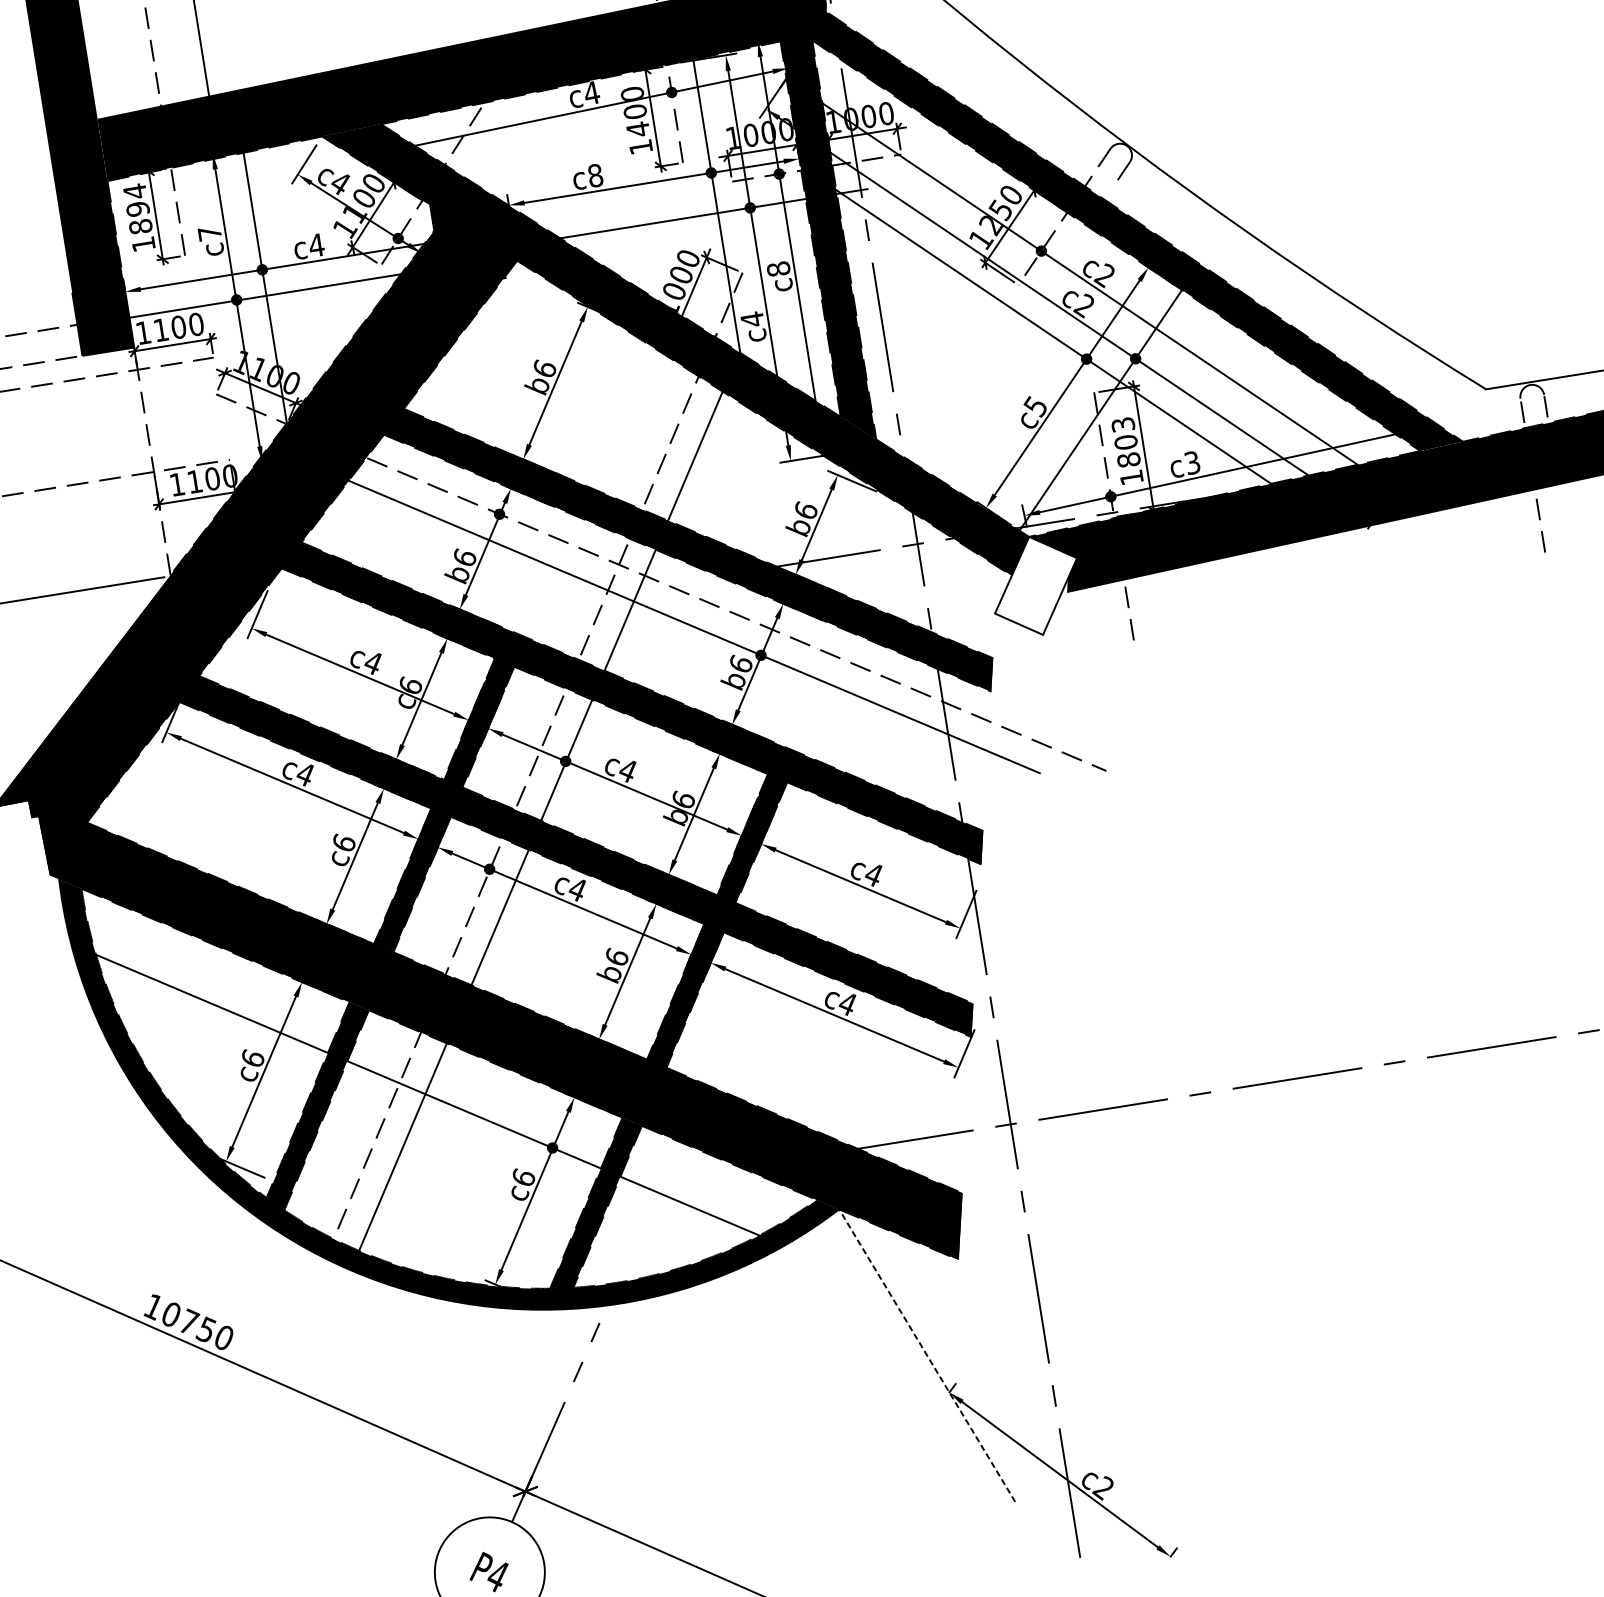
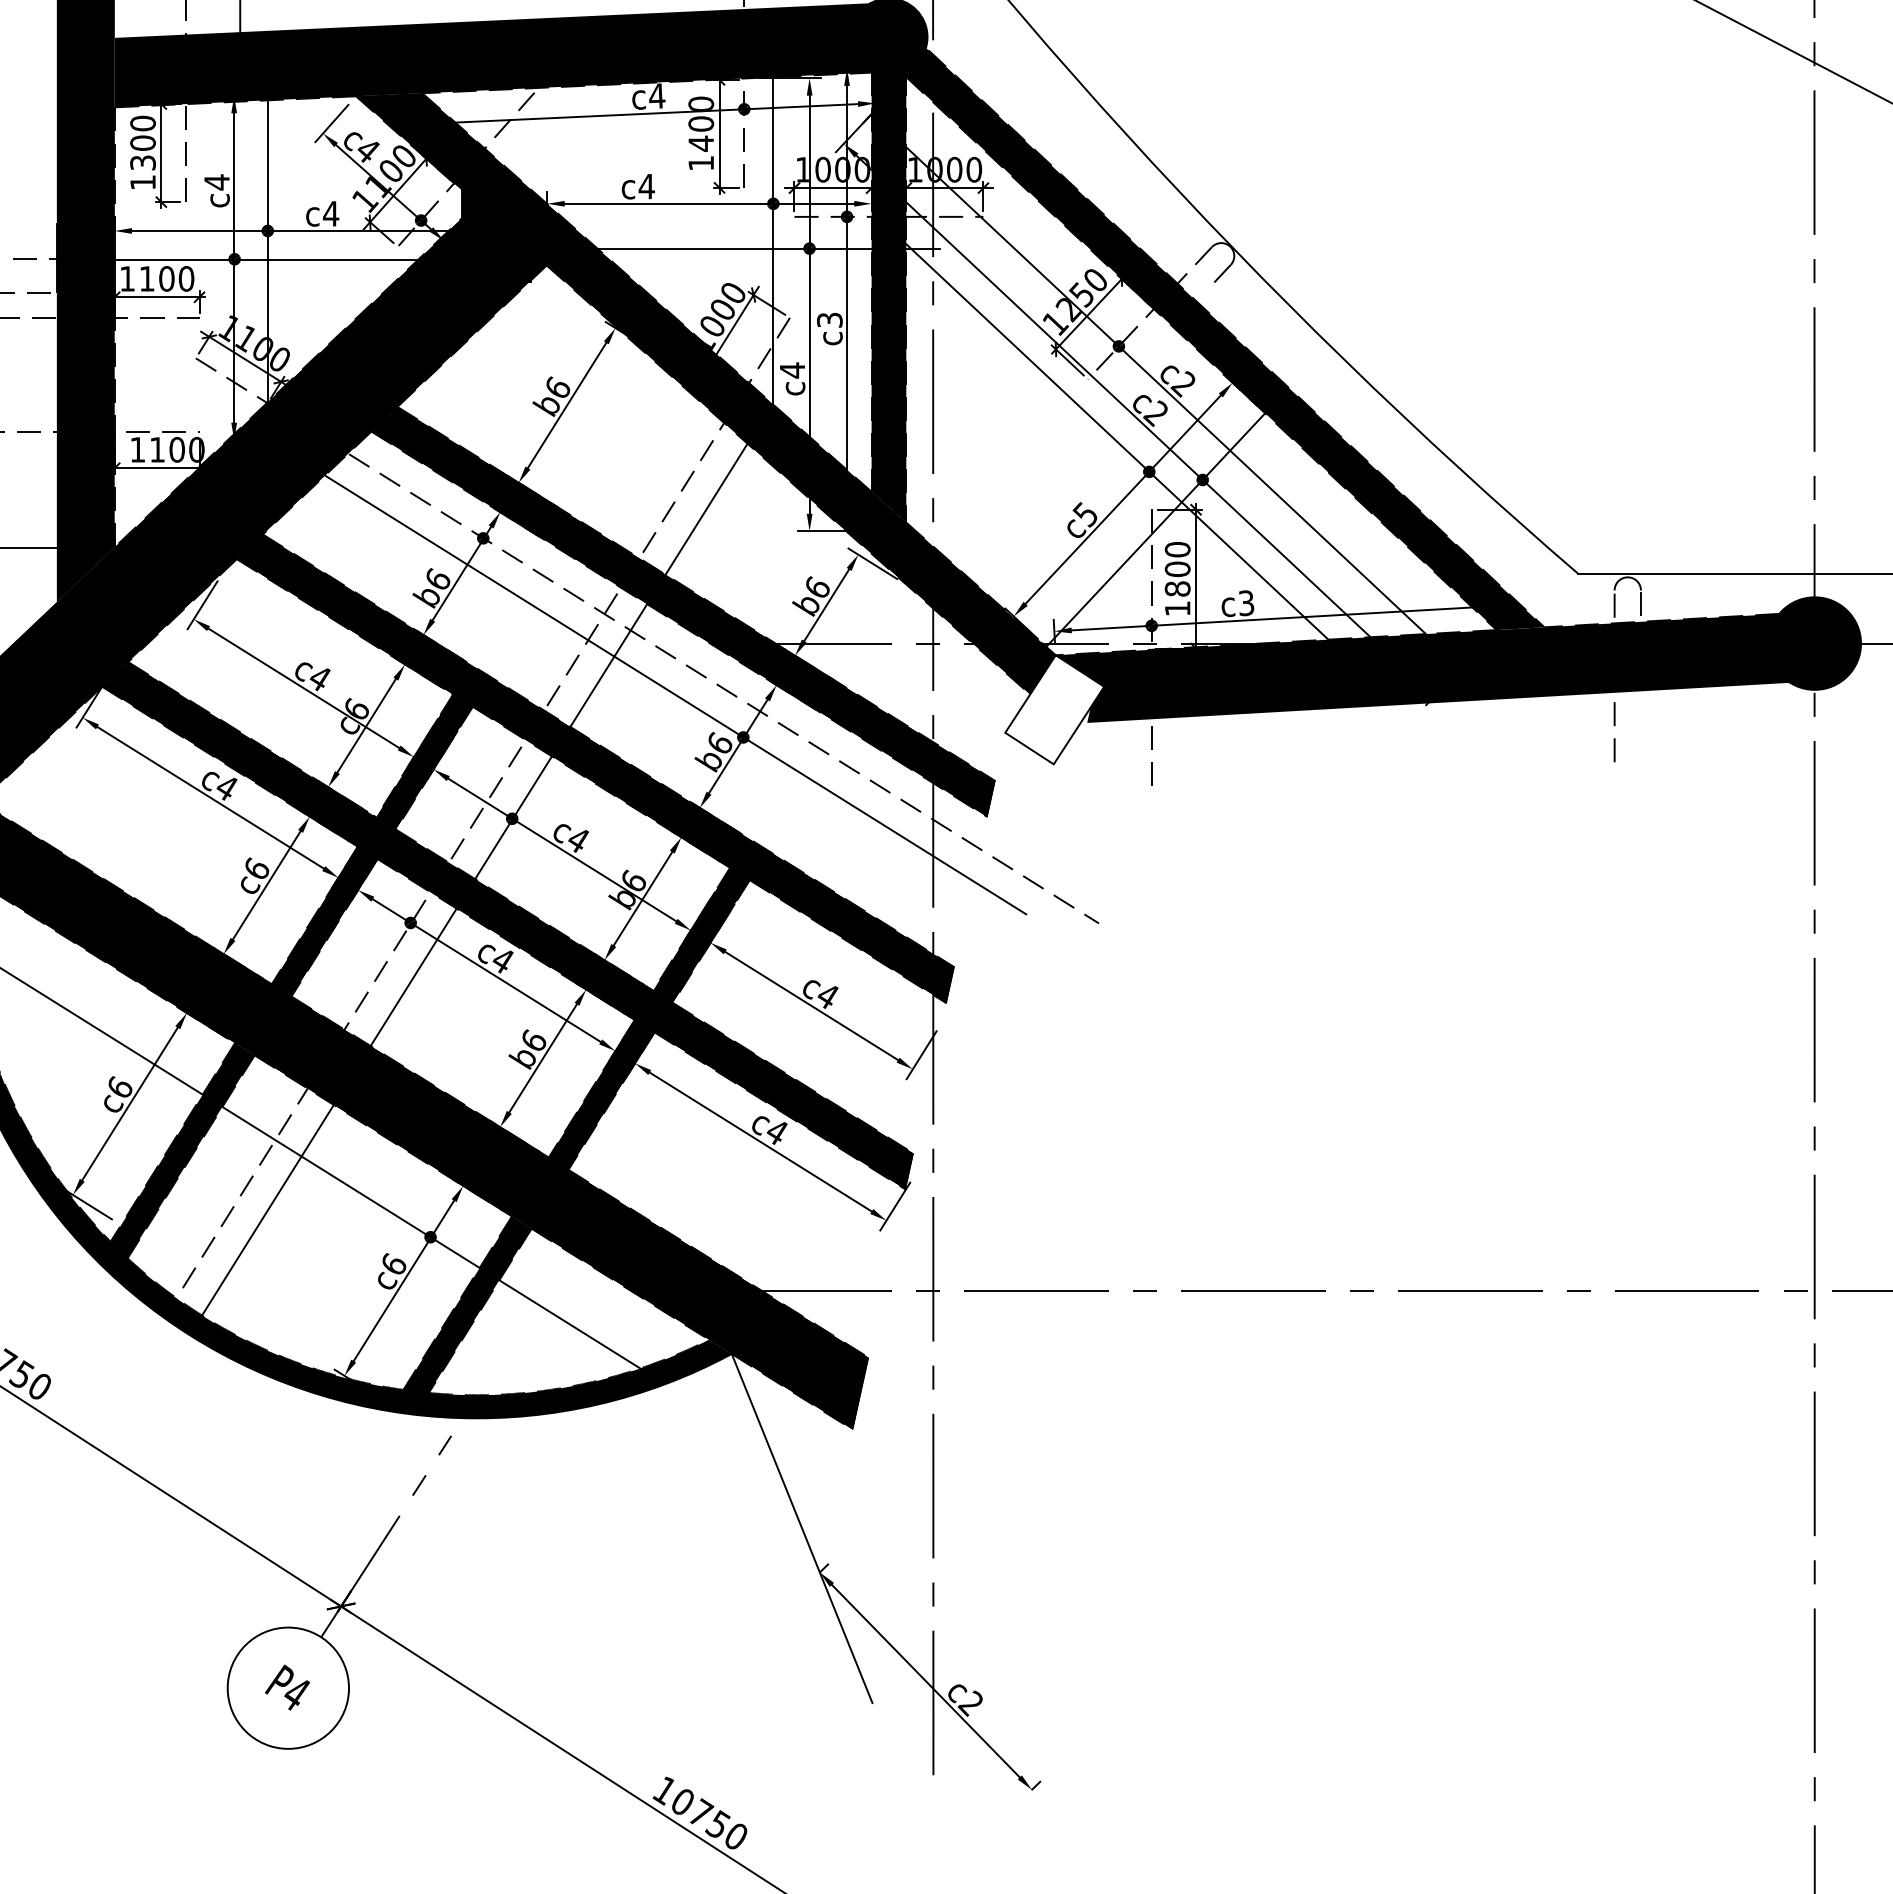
text: (595, 175) -> (646, 186), c8 -> c4
text: (137, 208) -> (142, 142), 1894 -> 1300
text: (209, 233) -> (216, 182), c7 -> c4
text: (778, 268) -> (829, 319), c8 -> c3
text: (1123, 424) -> (1177, 549), 1803 -> 1800
fill: (130, 489) -> (85, 447), added
line: (926, 1355) -> (801, 1528), dashed -> solid

